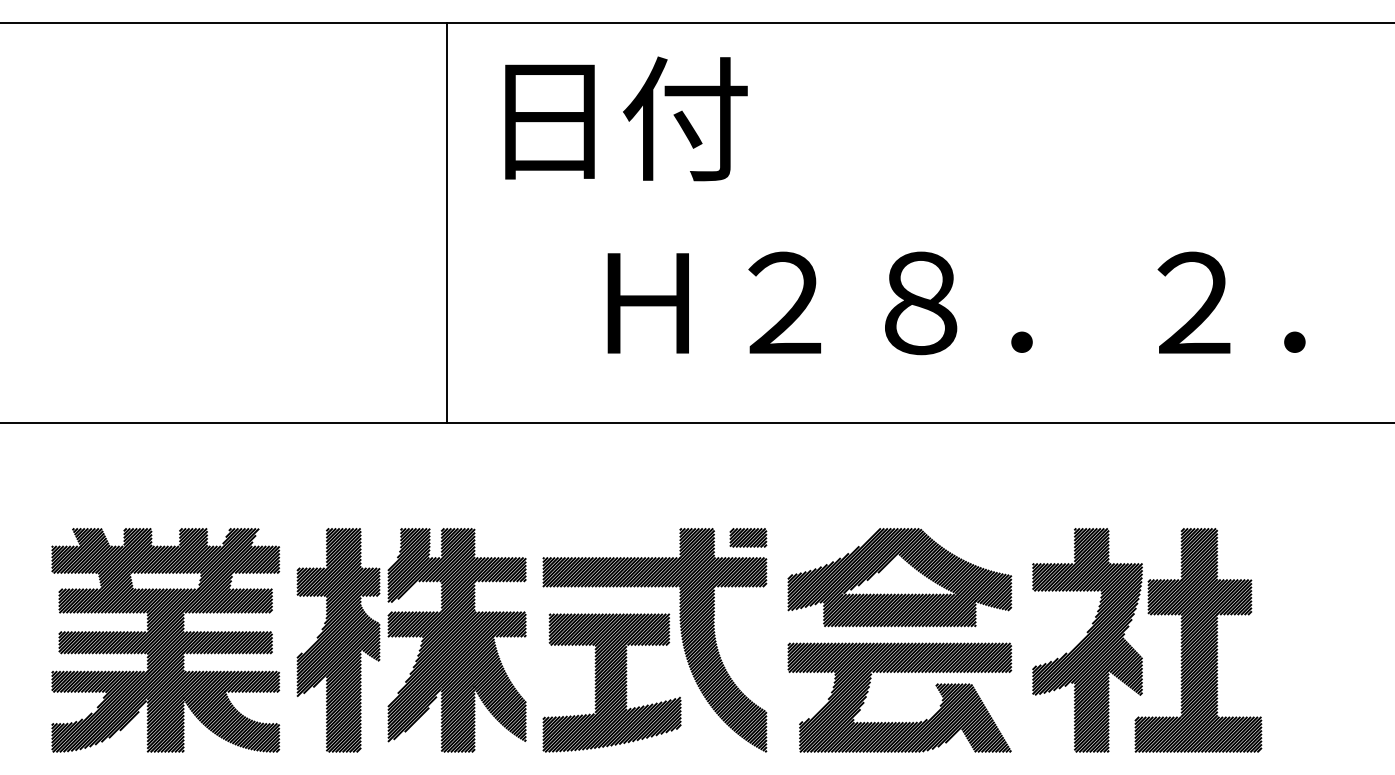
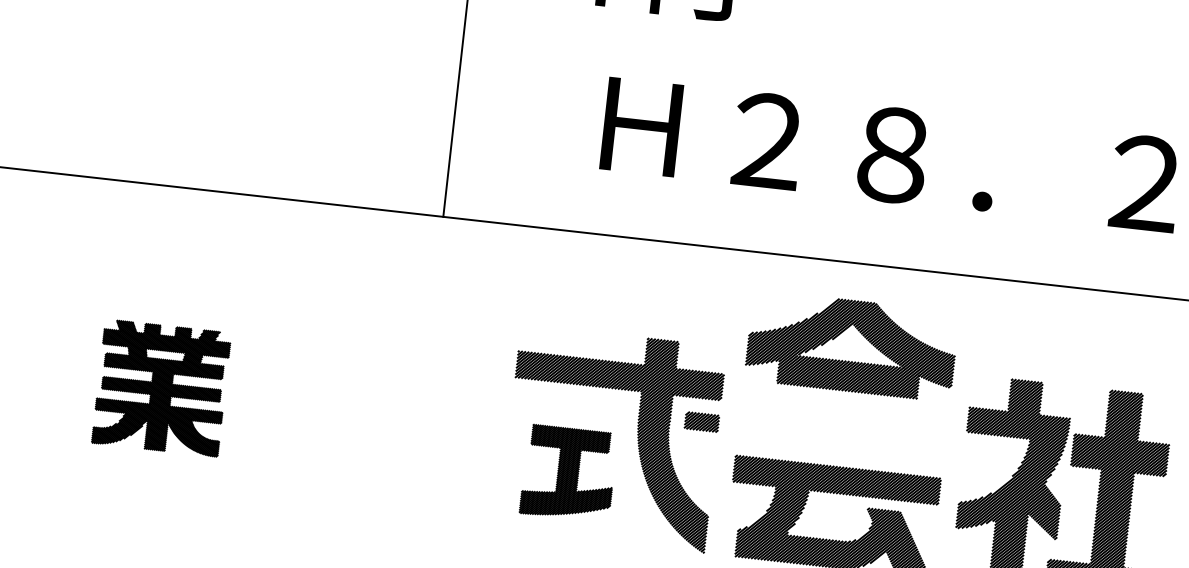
part: (748, 537) -> (702, 421), moved
part: (899, 577) -> (851, 345), moved
part: (165, 640) -> (161, 388), size x0.6
part: (411, 640) -> (388, 413), removed
part: (611, 682) -> (568, 473), size x0.7

